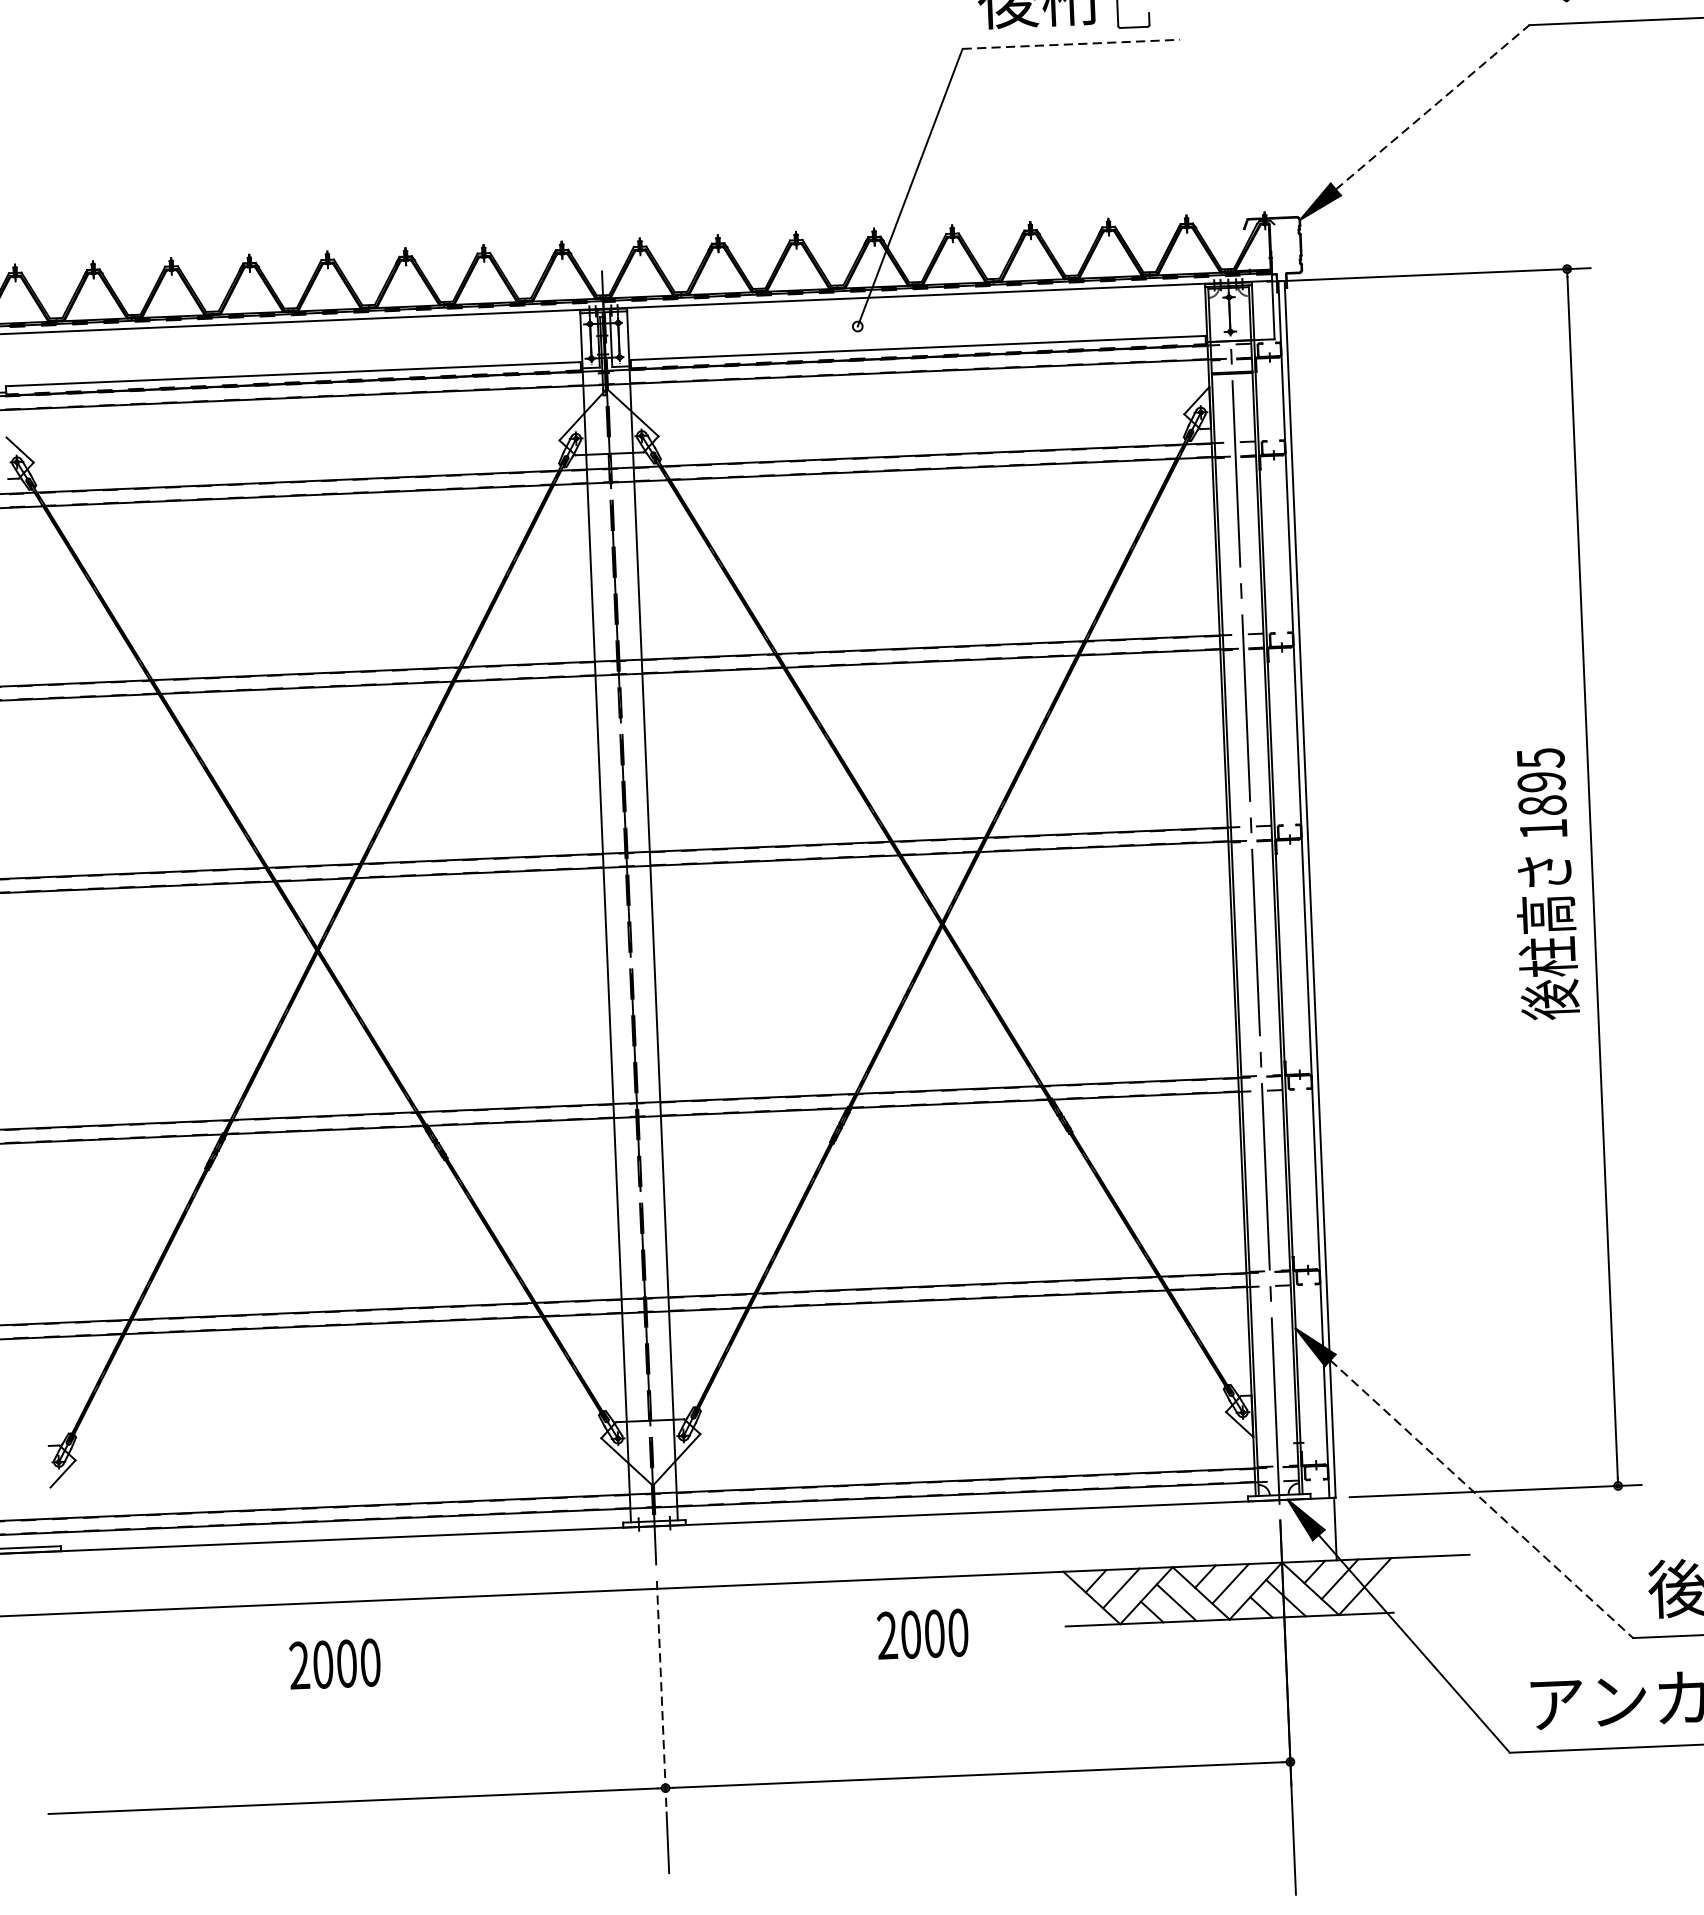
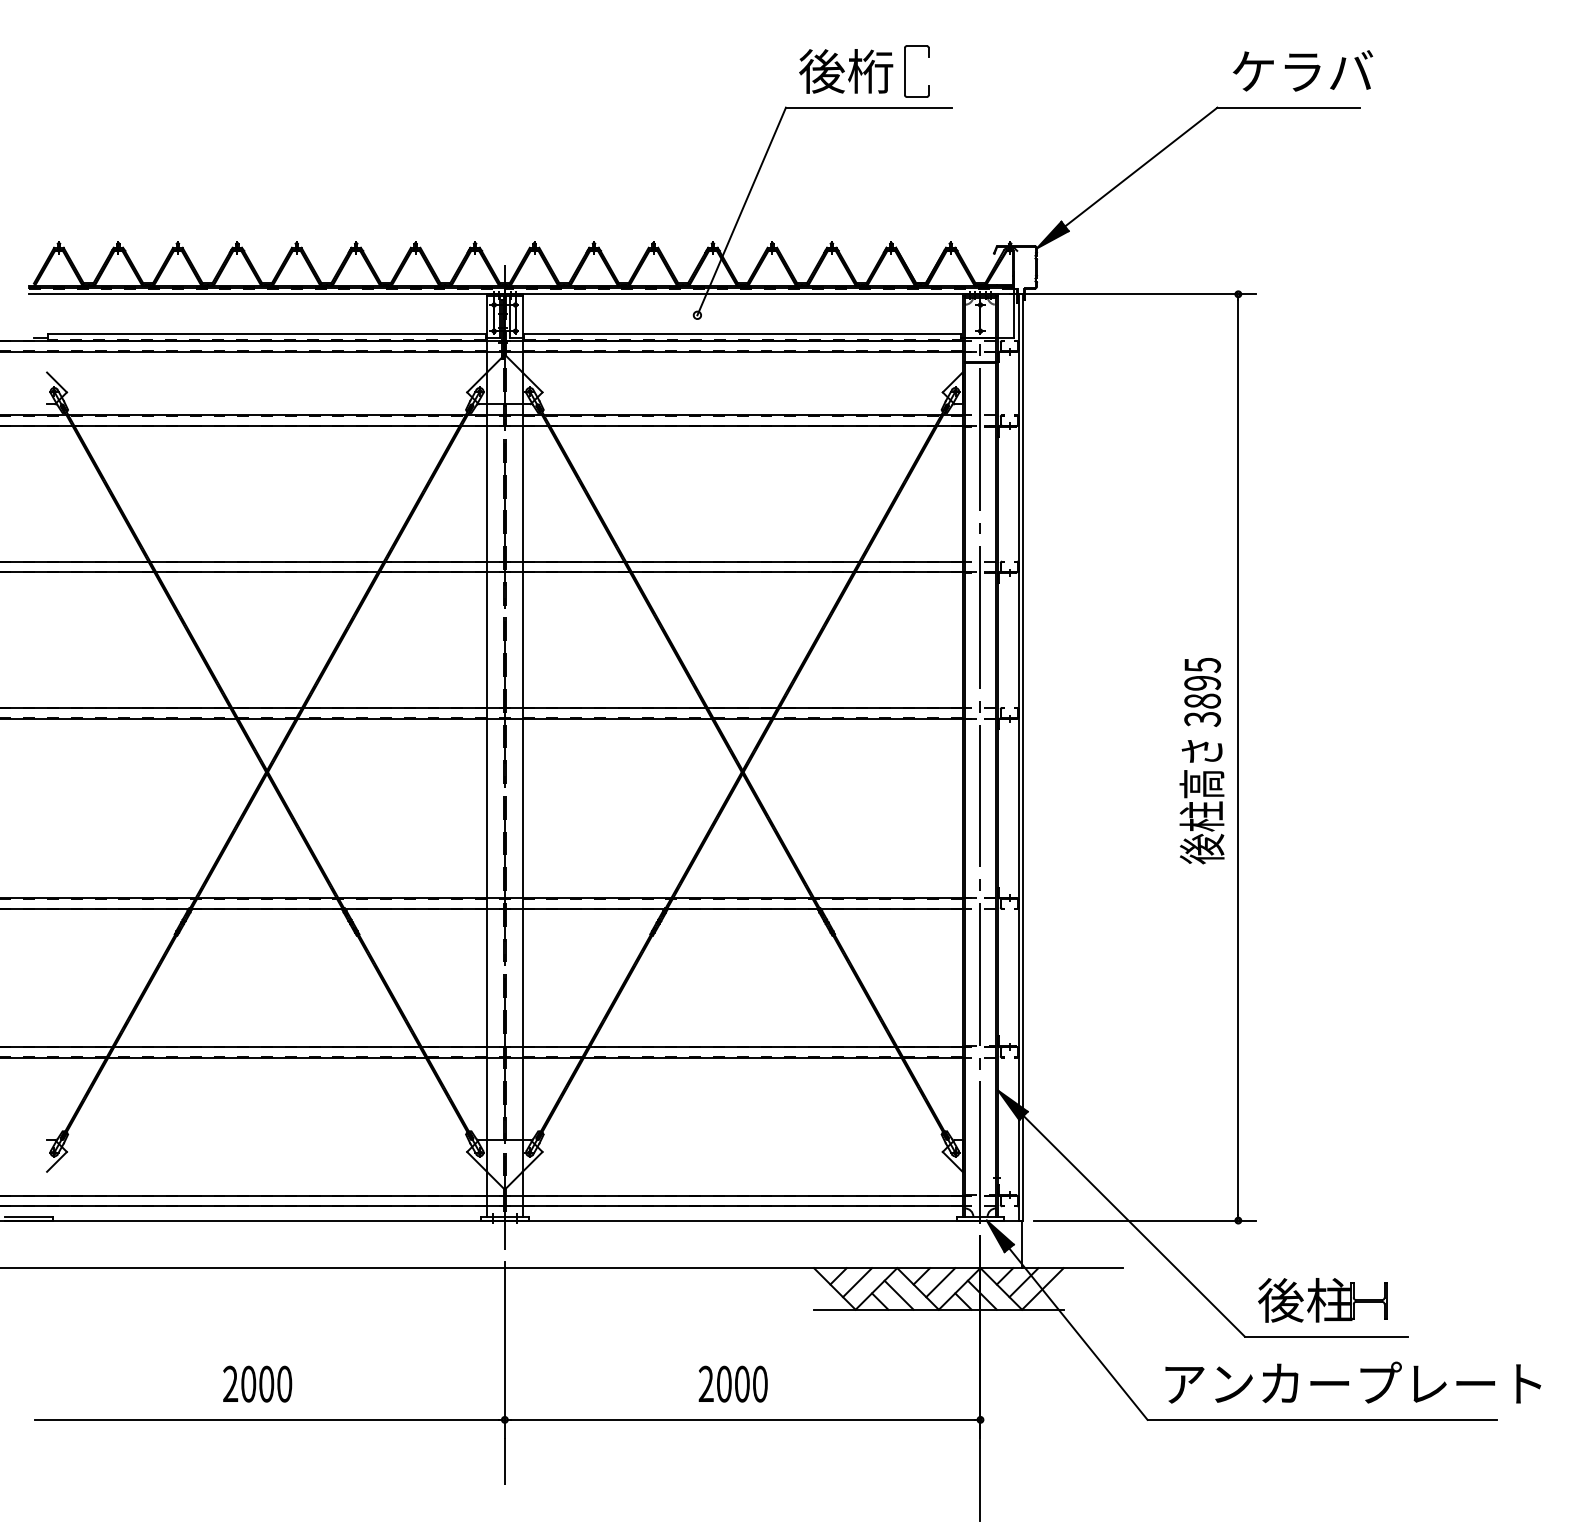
line: (1071, 44) -> (868, 107), dashed -> solid
line: (1432, 107) -> (1141, 167), dashed -> solid
text: (1543, 829) -> (1202, 719), 1895 -> 3895
line: (1482, 1499) -> (1134, 1226), dashed -> solid
text: (921, 1633) -> (732, 1383), moved
text: (334, 1663) -> (257, 1383), moved
line: (661, 1695) -> (504, 1349), dashed -> solid

